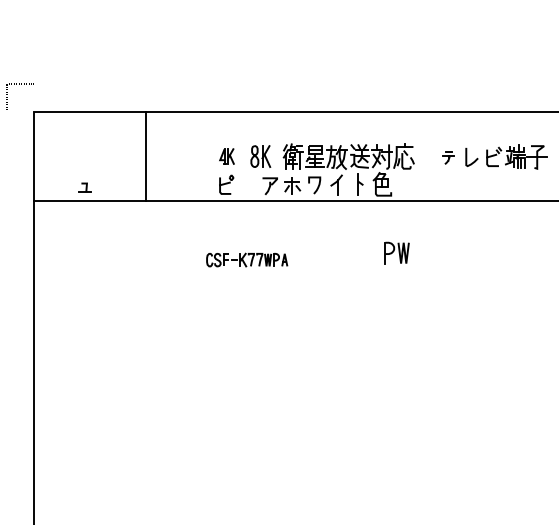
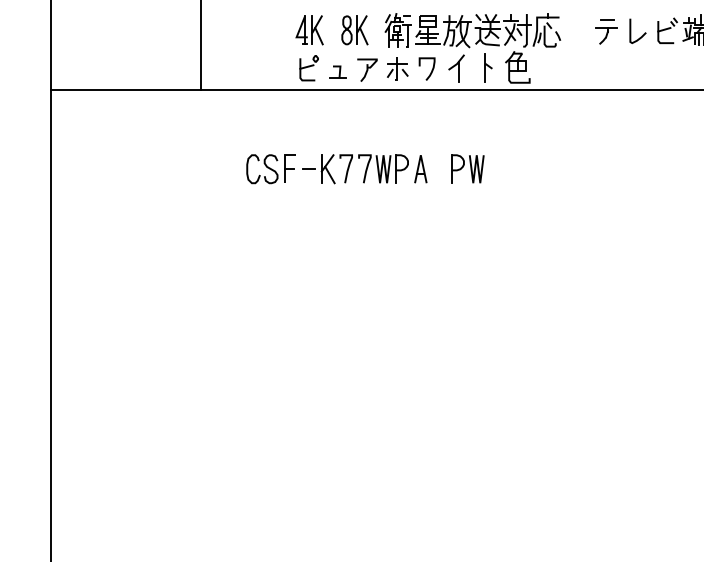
part: (226, 156) -> (308, 30), size x1.43
part: (448, 157) -> (606, 31), size x1.43
part: (84, 187) -> (337, 71), moved
part: (396, 252) -> (467, 168), moved
part: (246, 259) -> (335, 168), size x1.67

